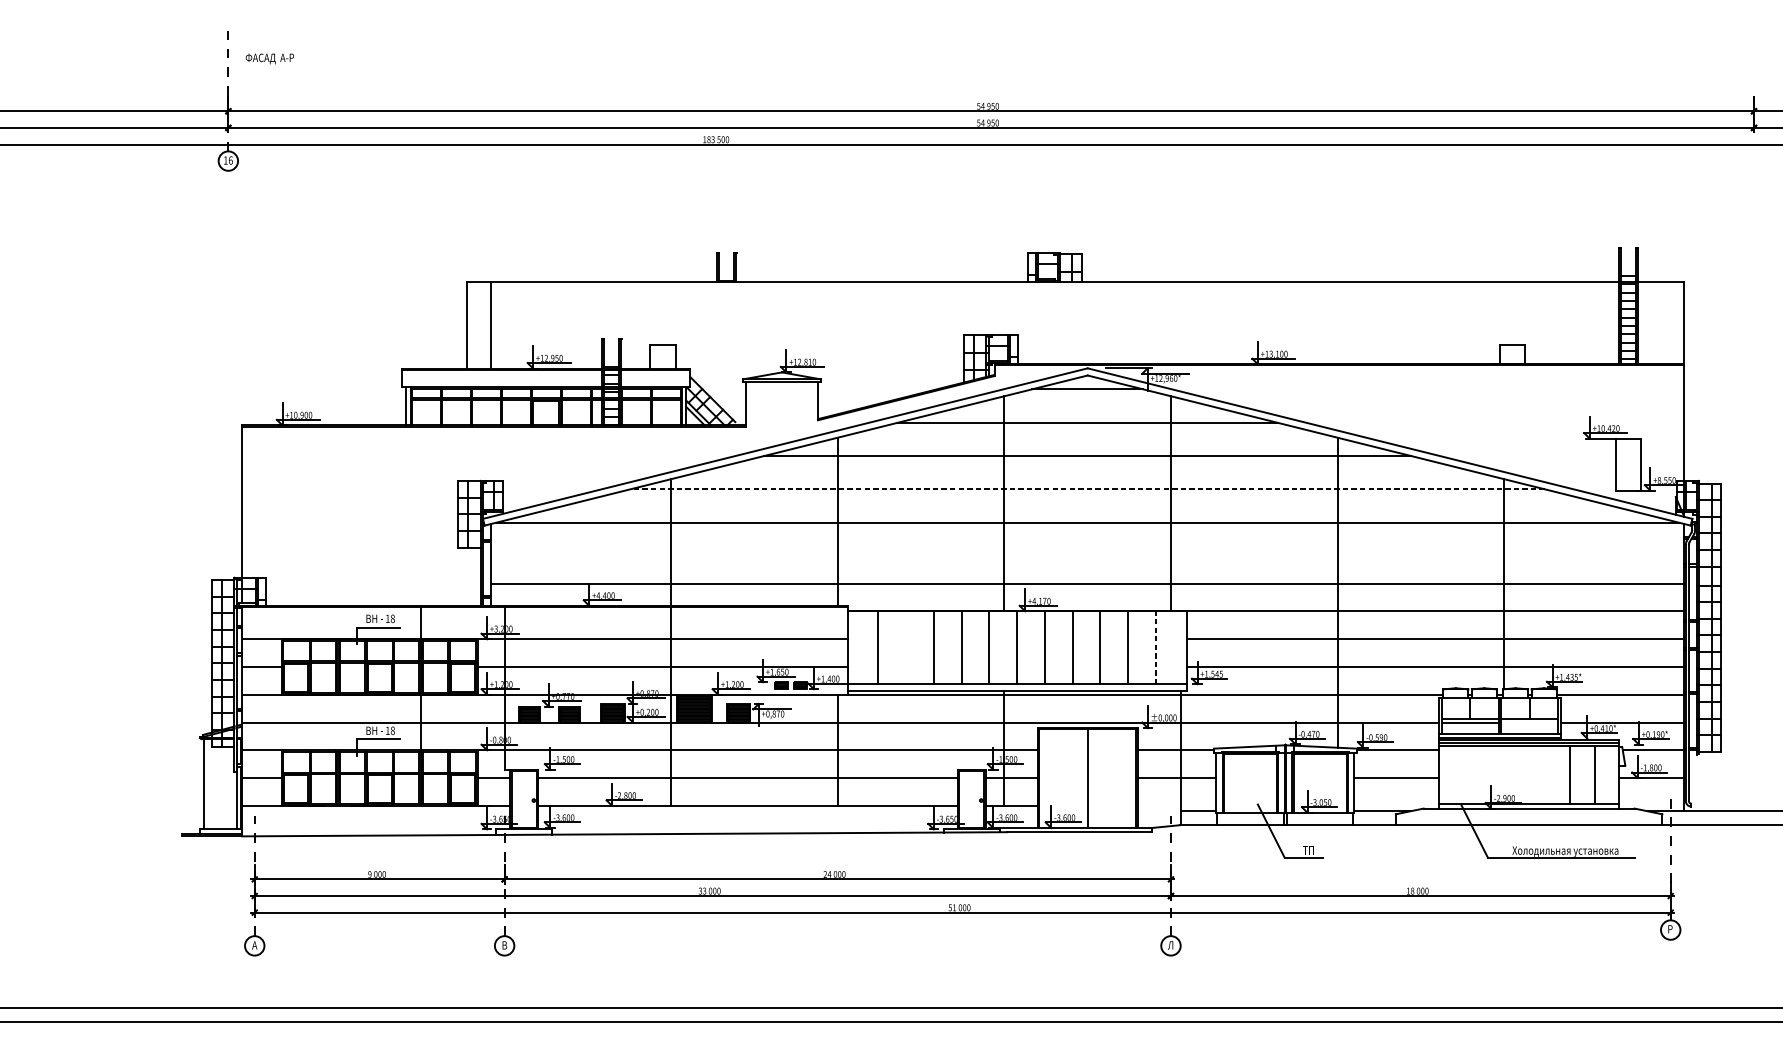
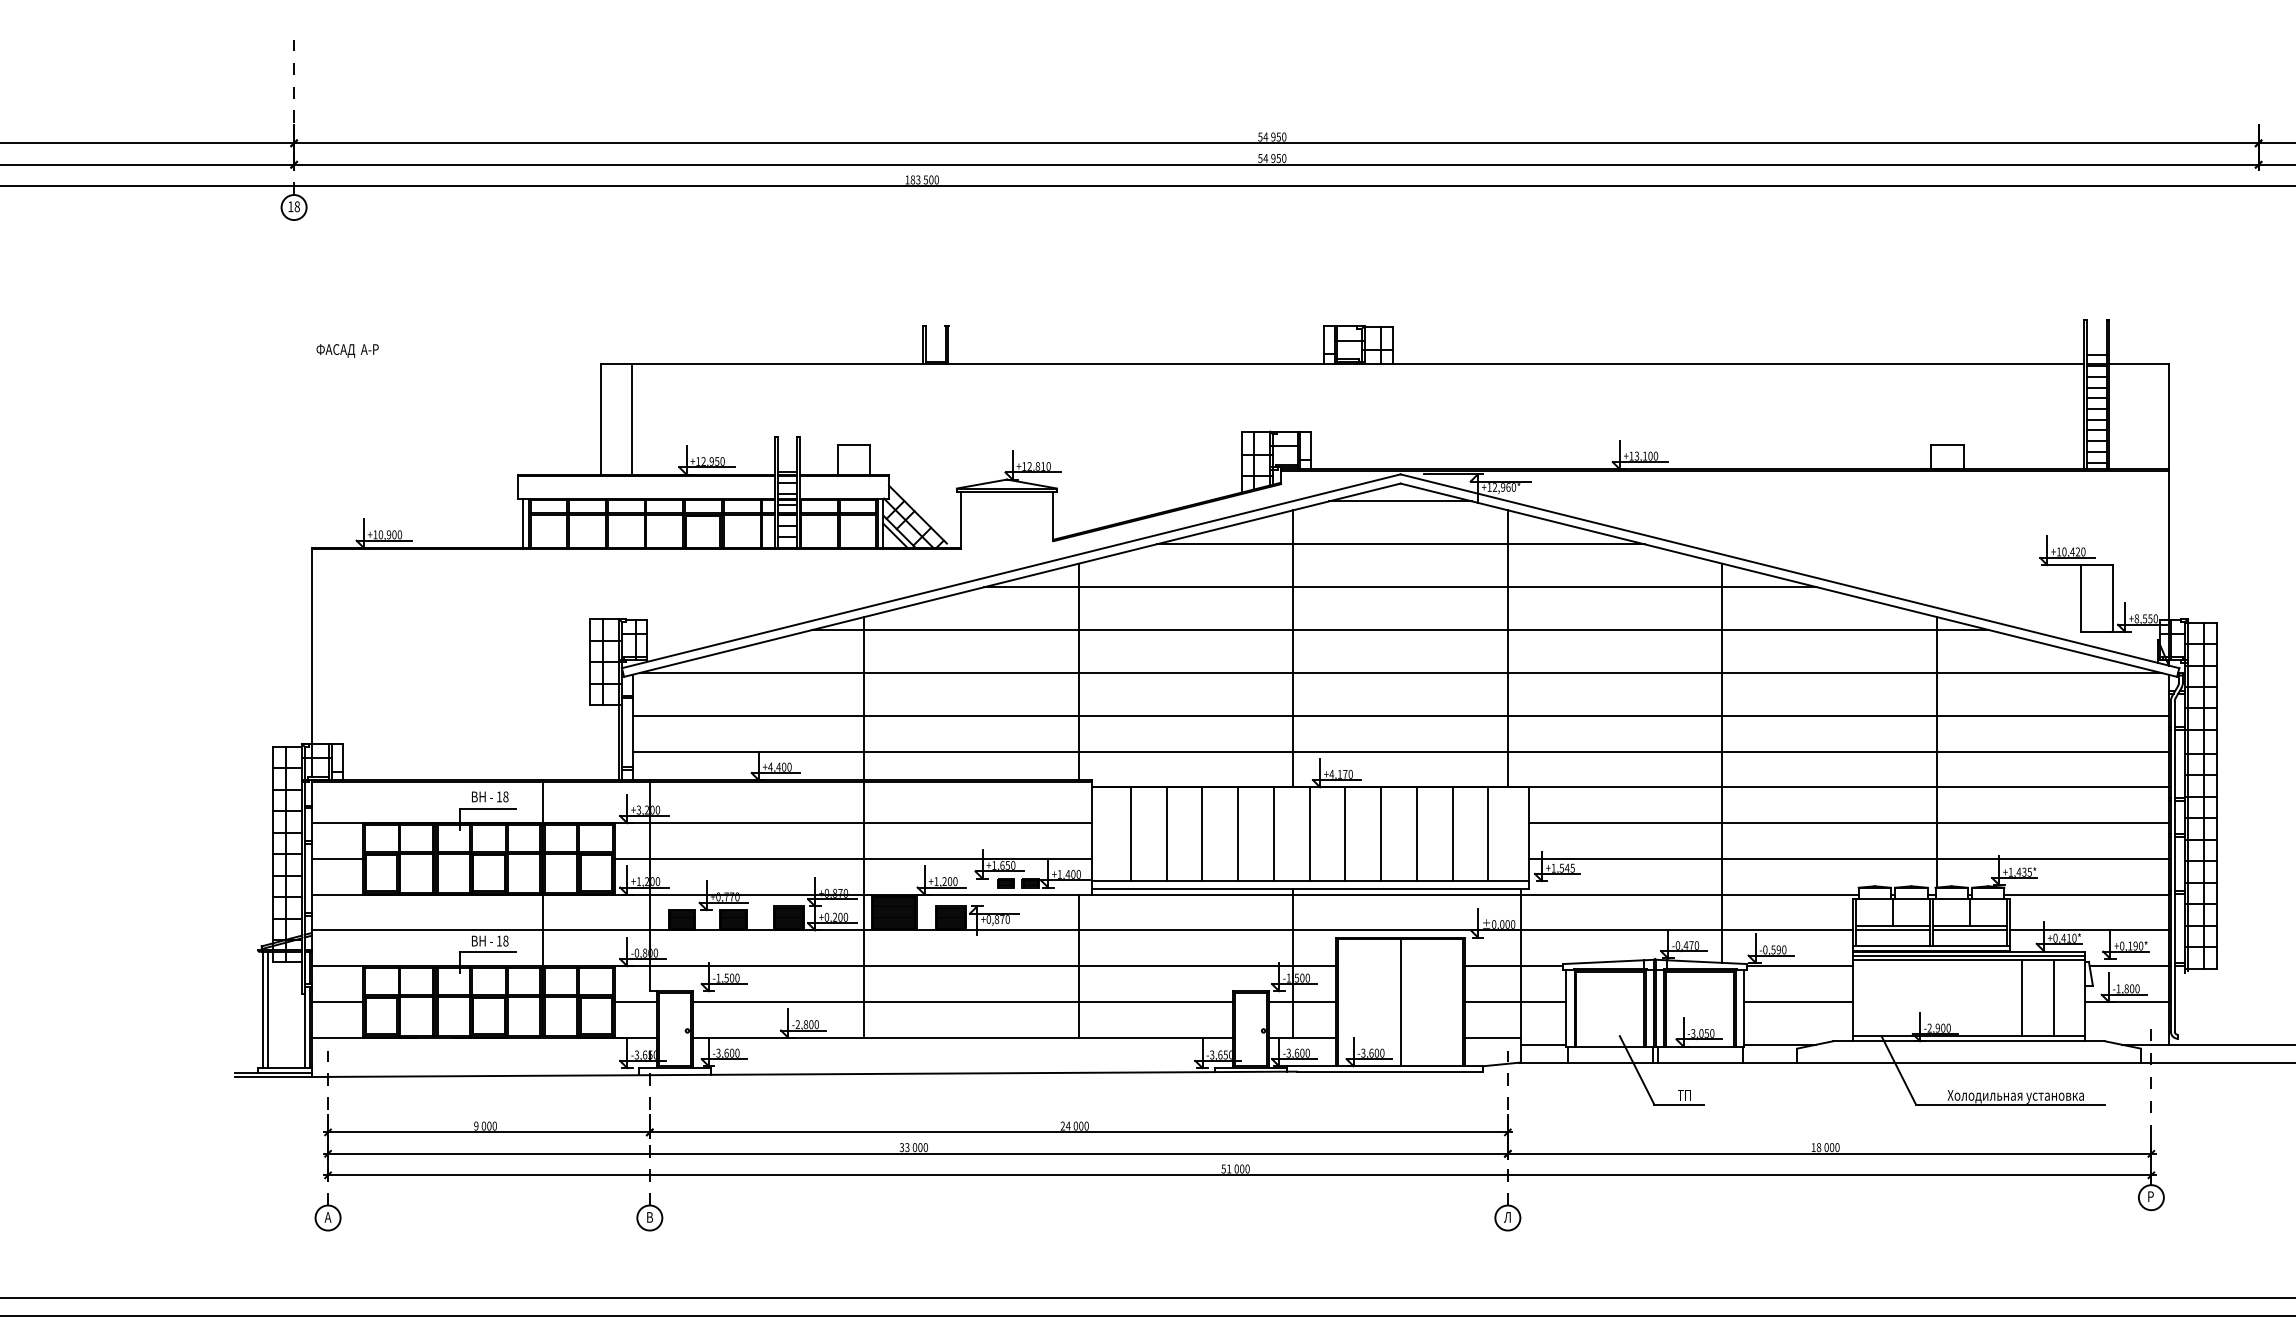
text: (269, 58) -> (347, 350), moved
text: (230, 160) -> (296, 206), 16 -> 18
line: (1087, 489) -> (1400, 630), dashed -> solid
line: (1087, 555) -> (1400, 715), added
line: (905, 648) -> (1166, 834), added
line: (1155, 648) -> (1488, 834), dashed -> solid
line: (1529, 722) -> (1969, 930), added
line: (208, 783) -> (268, 1009), added
line: (1159, 805) -> (1492, 1037), added

